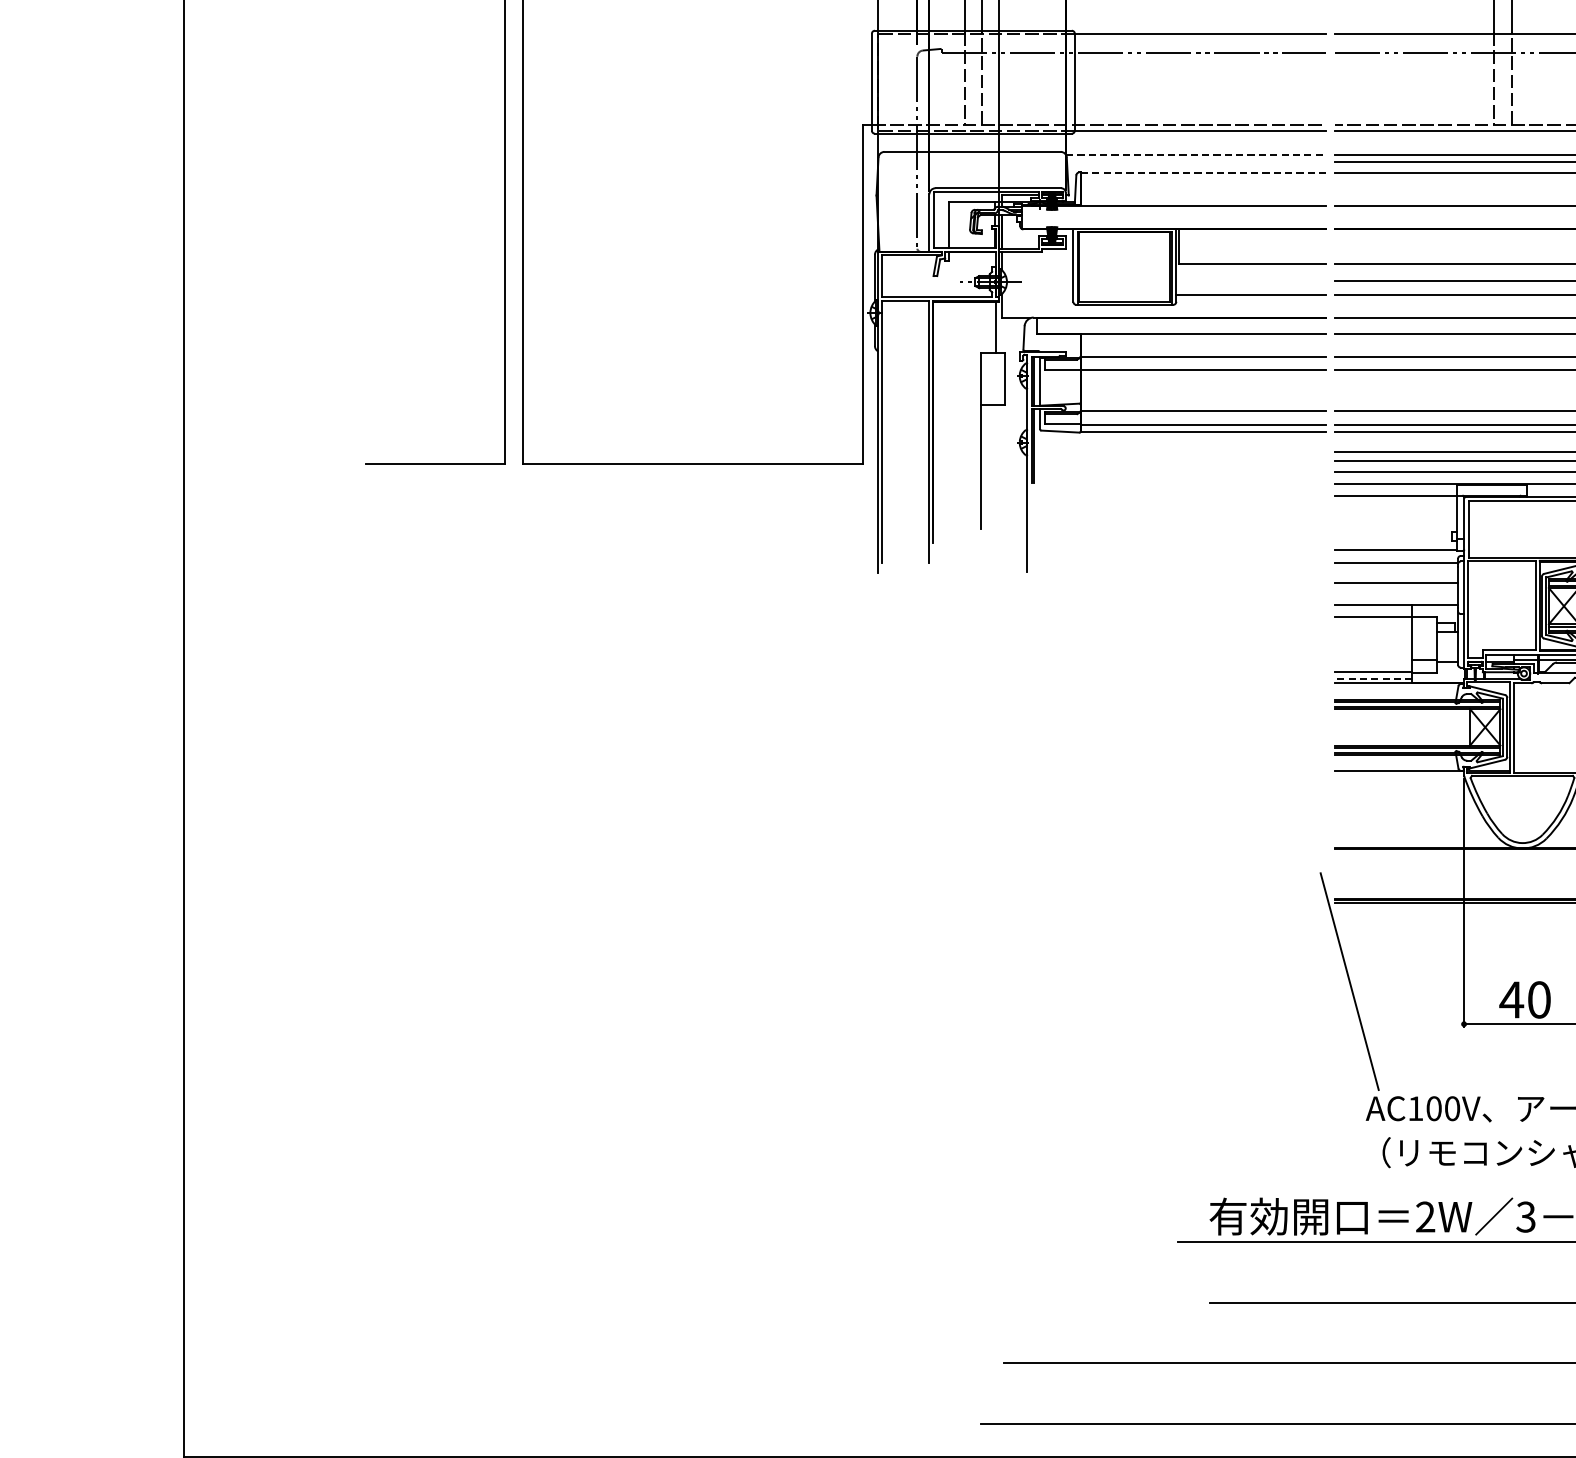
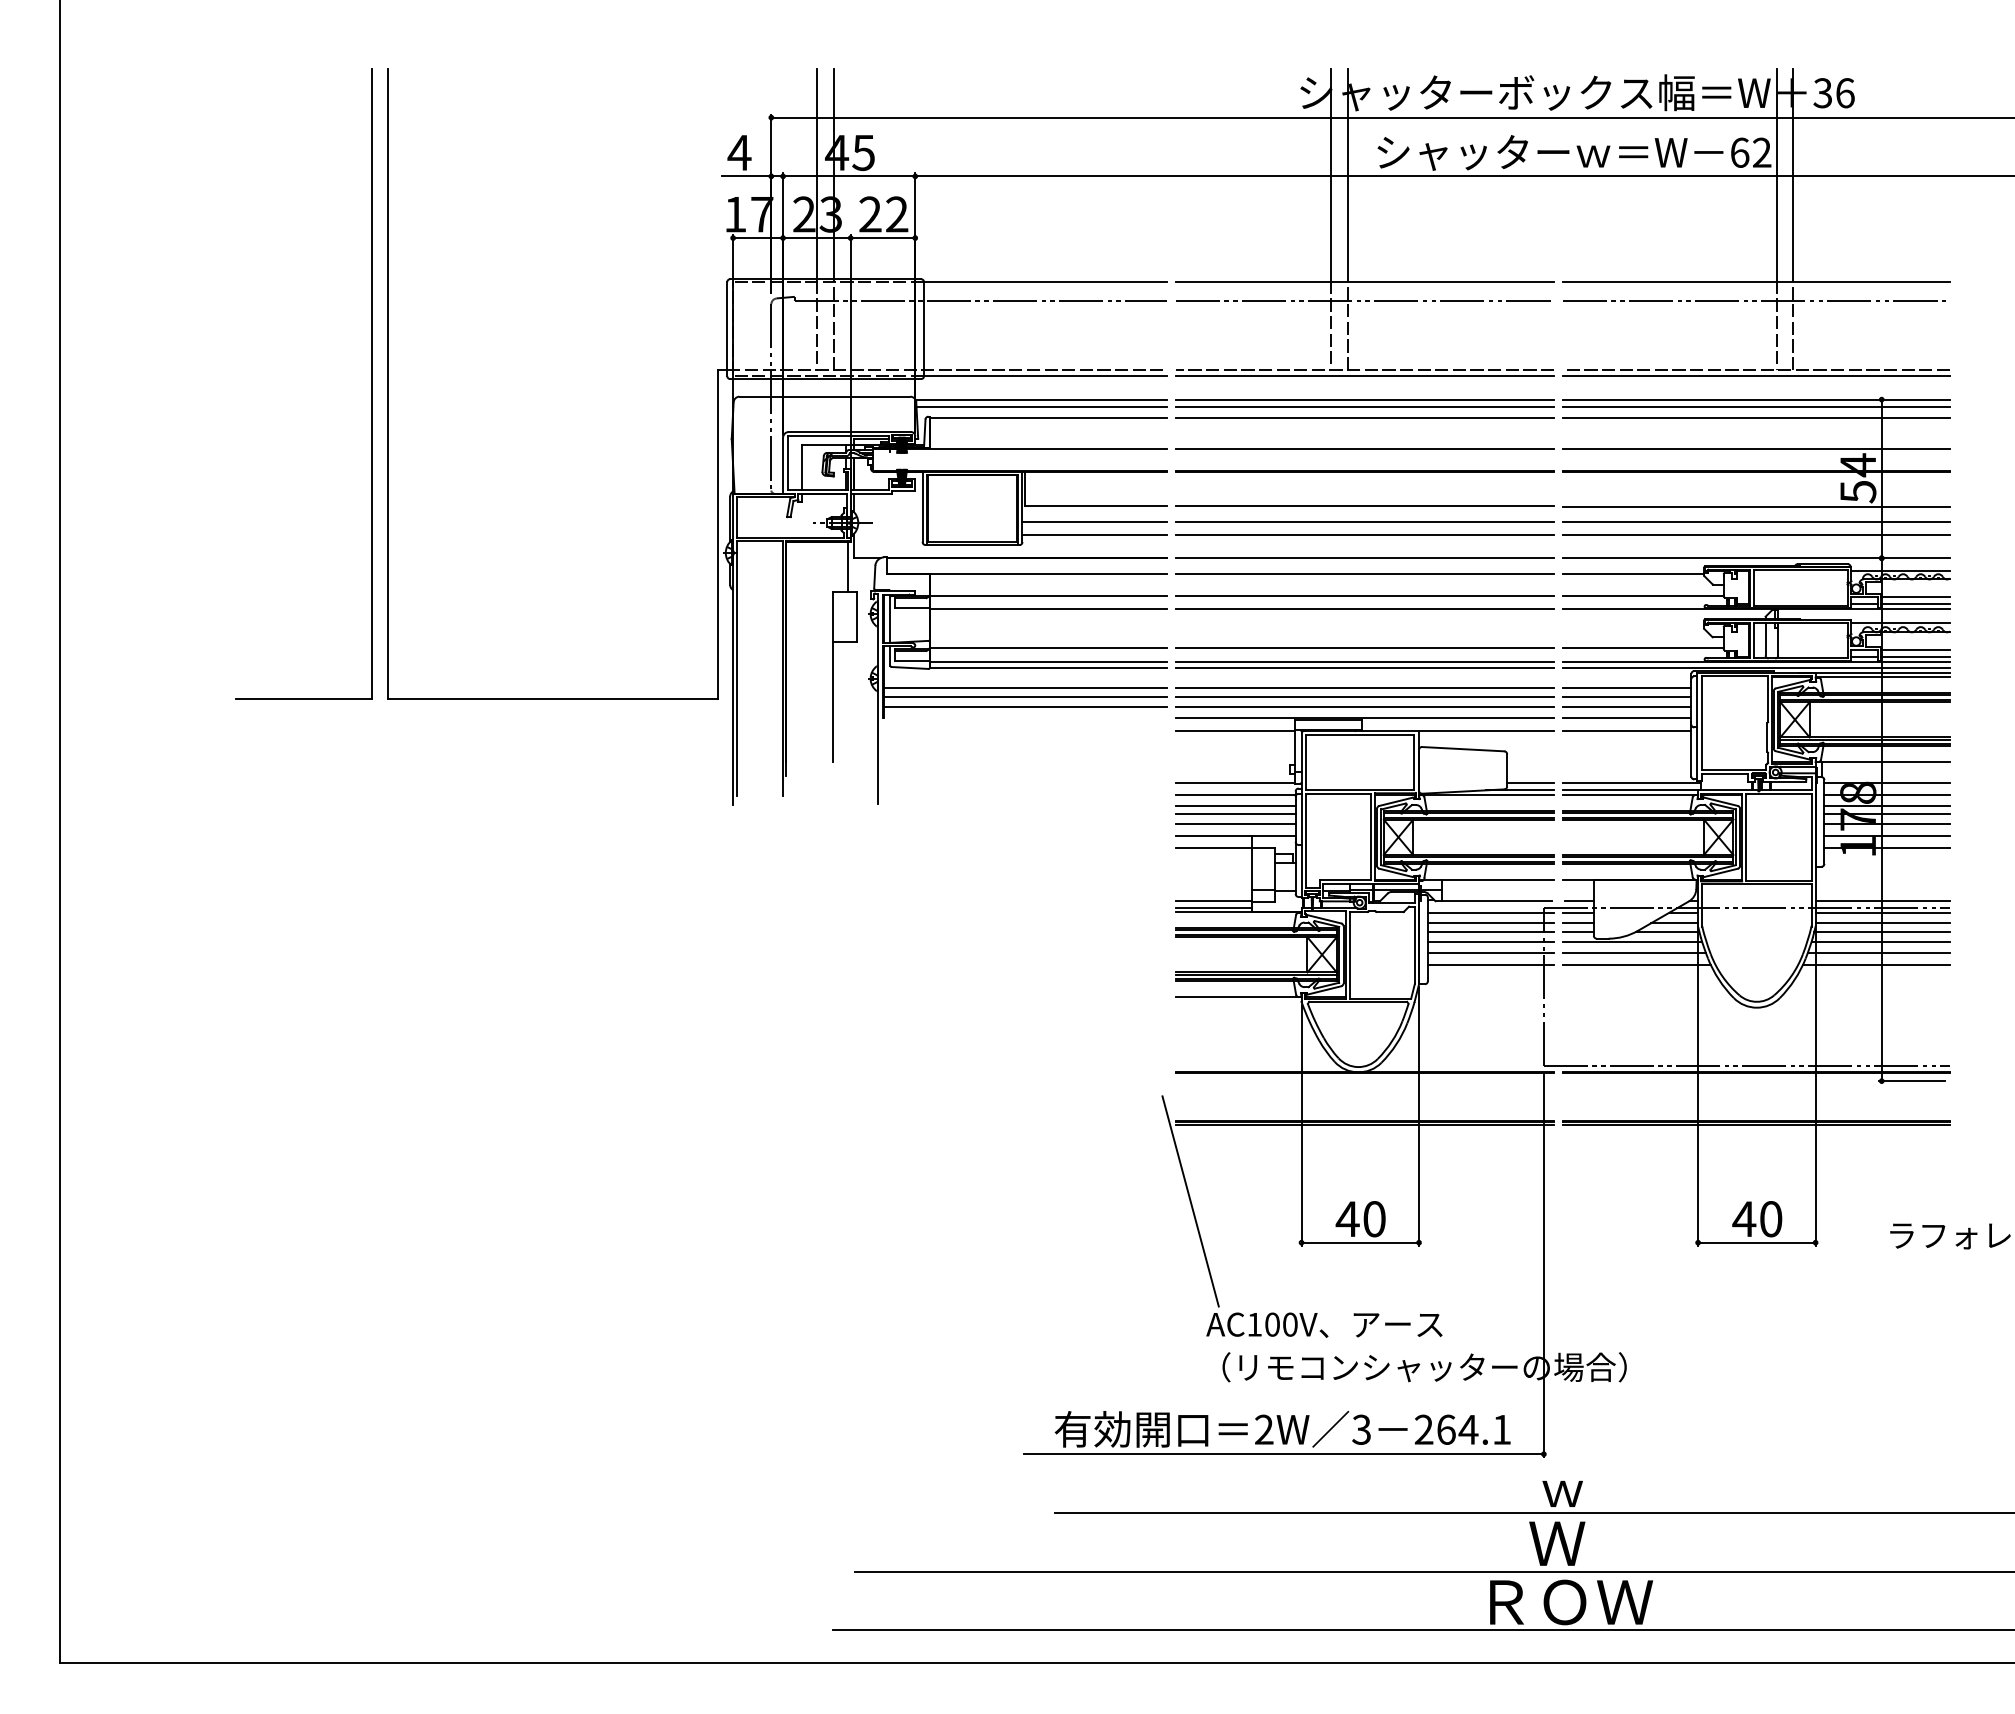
line: (1195, 154) -> (1041, 399), dashed -> solid
line: (1195, 161) -> (1041, 406), added
line: (1203, 173) -> (1048, 417), dashed -> solid
line: (1250, 280) -> (1094, 521), added
line: (1179, 452) -> (1025, 688), added
line: (1179, 461) -> (1025, 696), added
line: (1179, 471) -> (1025, 706), added
line: (1395, 573) -> (1235, 805), added
line: (1395, 592) -> (1235, 824), added
line: (1373, 678) -> (1213, 907), dashed -> solid

